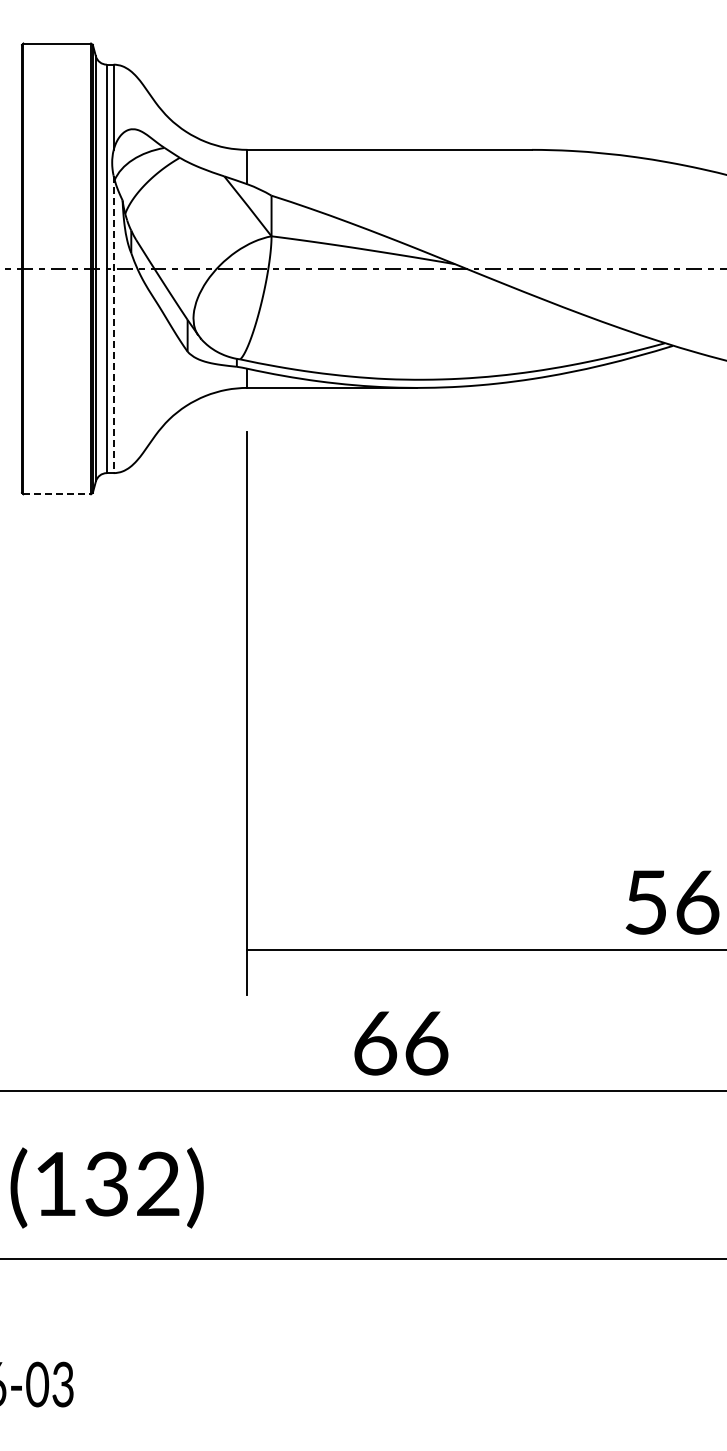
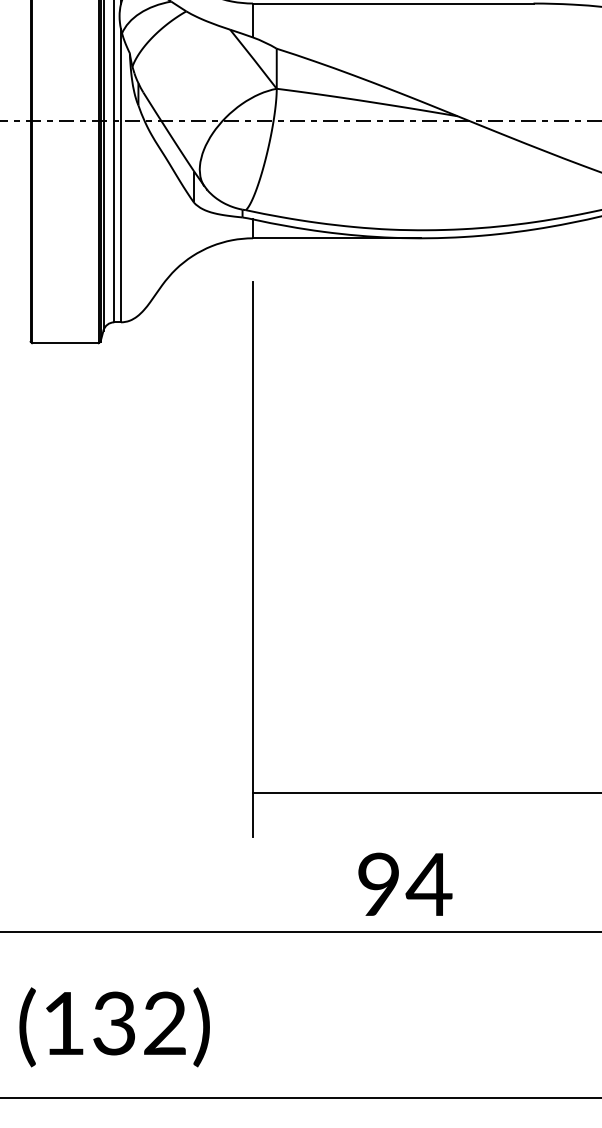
line: (113, 324) -> (120, 175), dashed -> solid
line: (57, 494) -> (65, 343), dashed -> solid
text: (401, 1042) -> (404, 883), 66 -> 94

